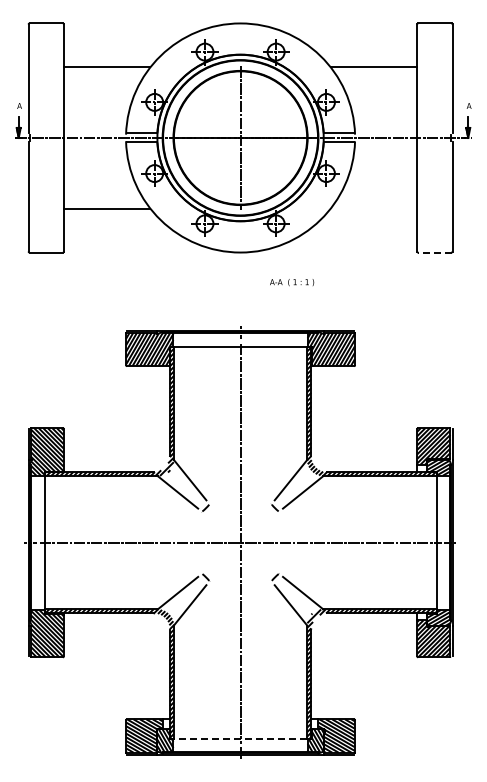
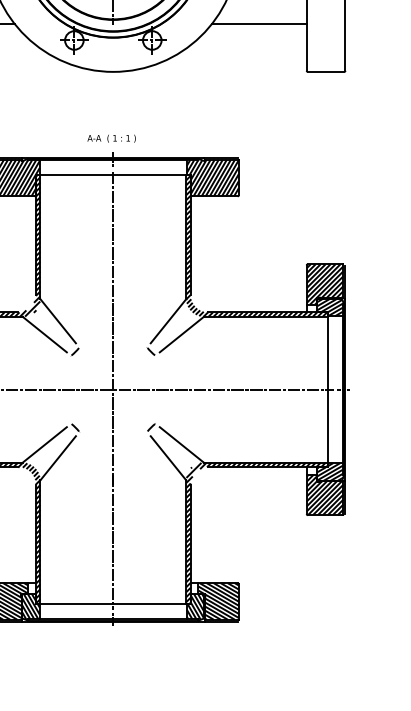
line: (373, 208) -> (258, 23), added
line: (434, 252) -> (325, 71), dashed -> solid
text: (292, 282) -> (112, 138), moved
line: (240, 738) -> (113, 604), dashed -> solid

